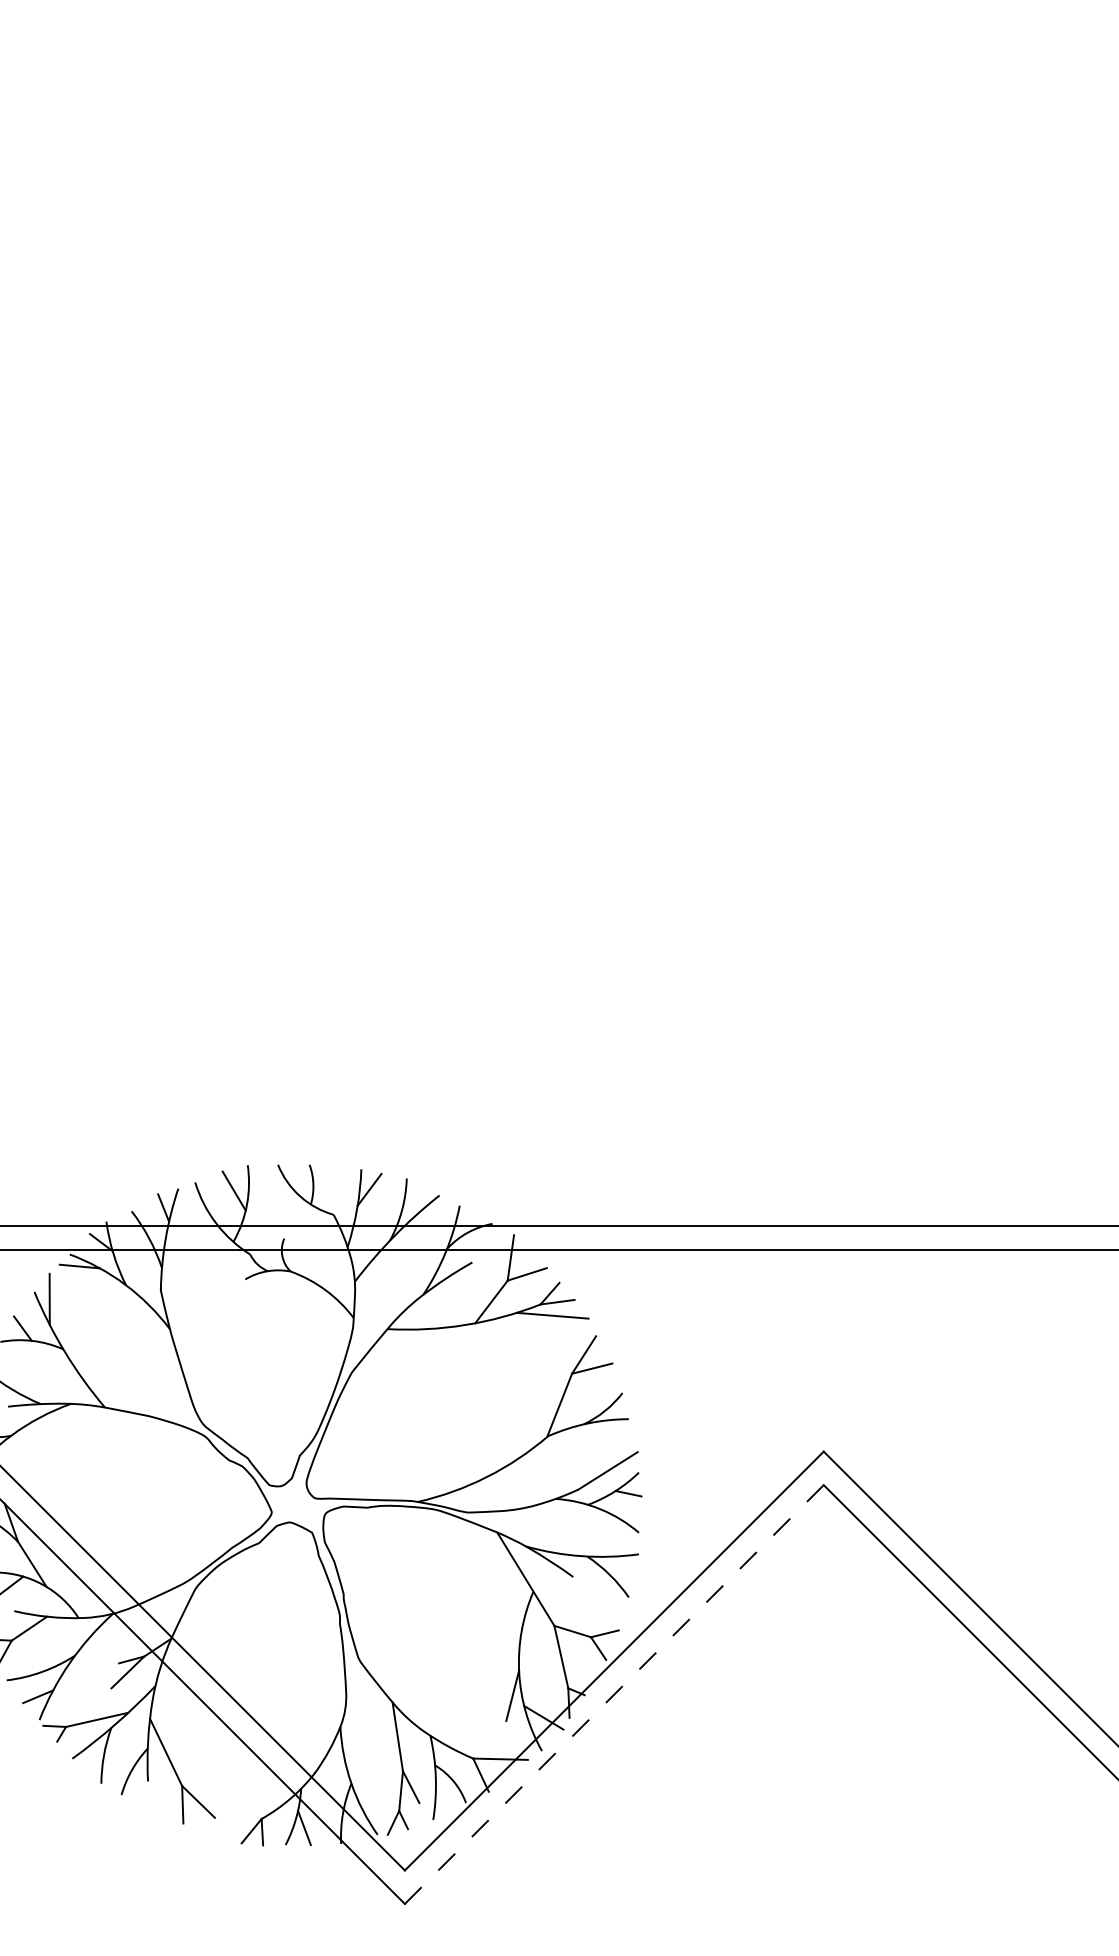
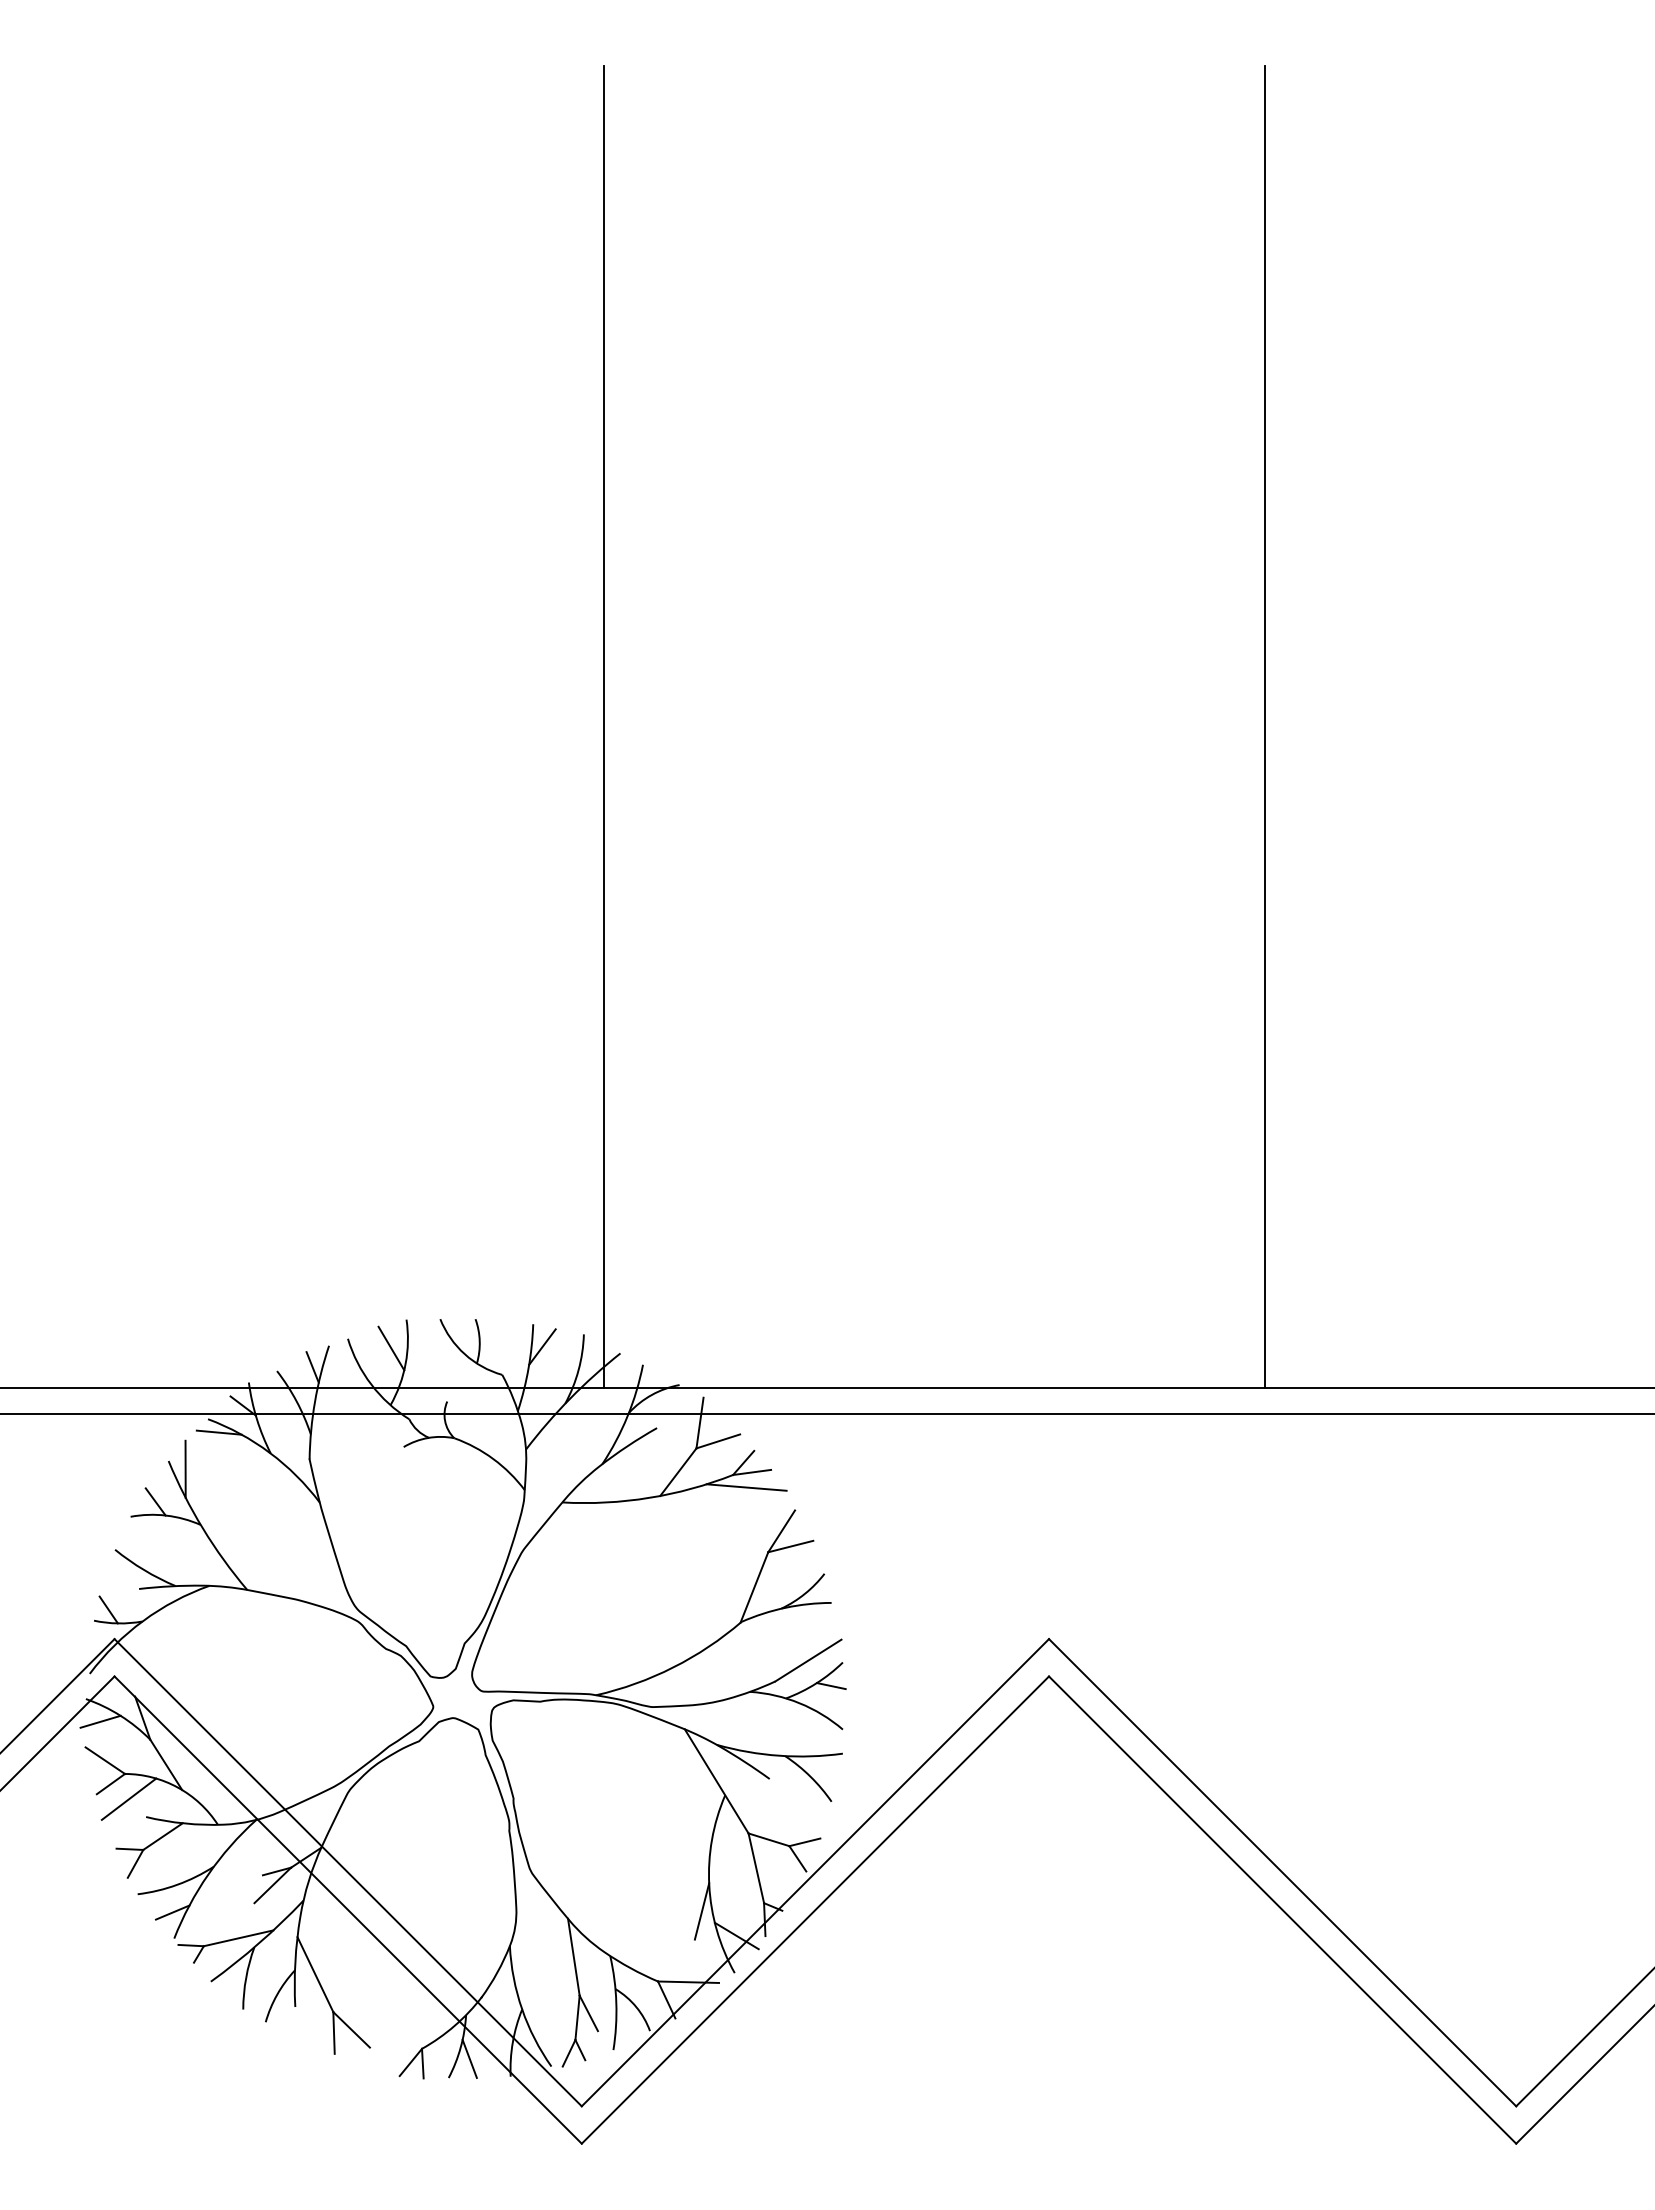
line: (425, 633) -> (604, 726), added
line: (1016, 633) -> (1264, 726), added
line: (614, 1694) -> (815, 1910), dashed -> solid

